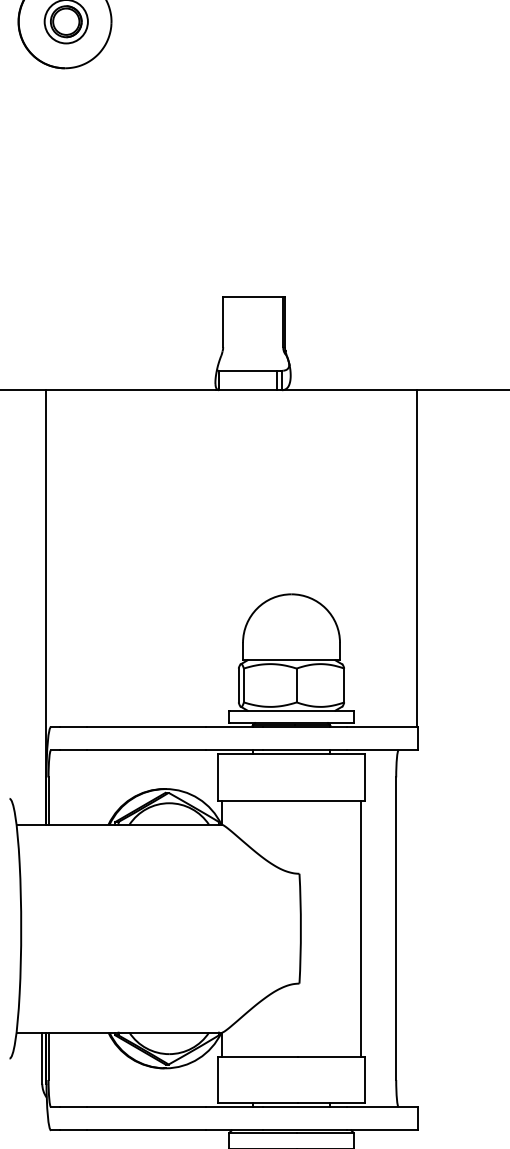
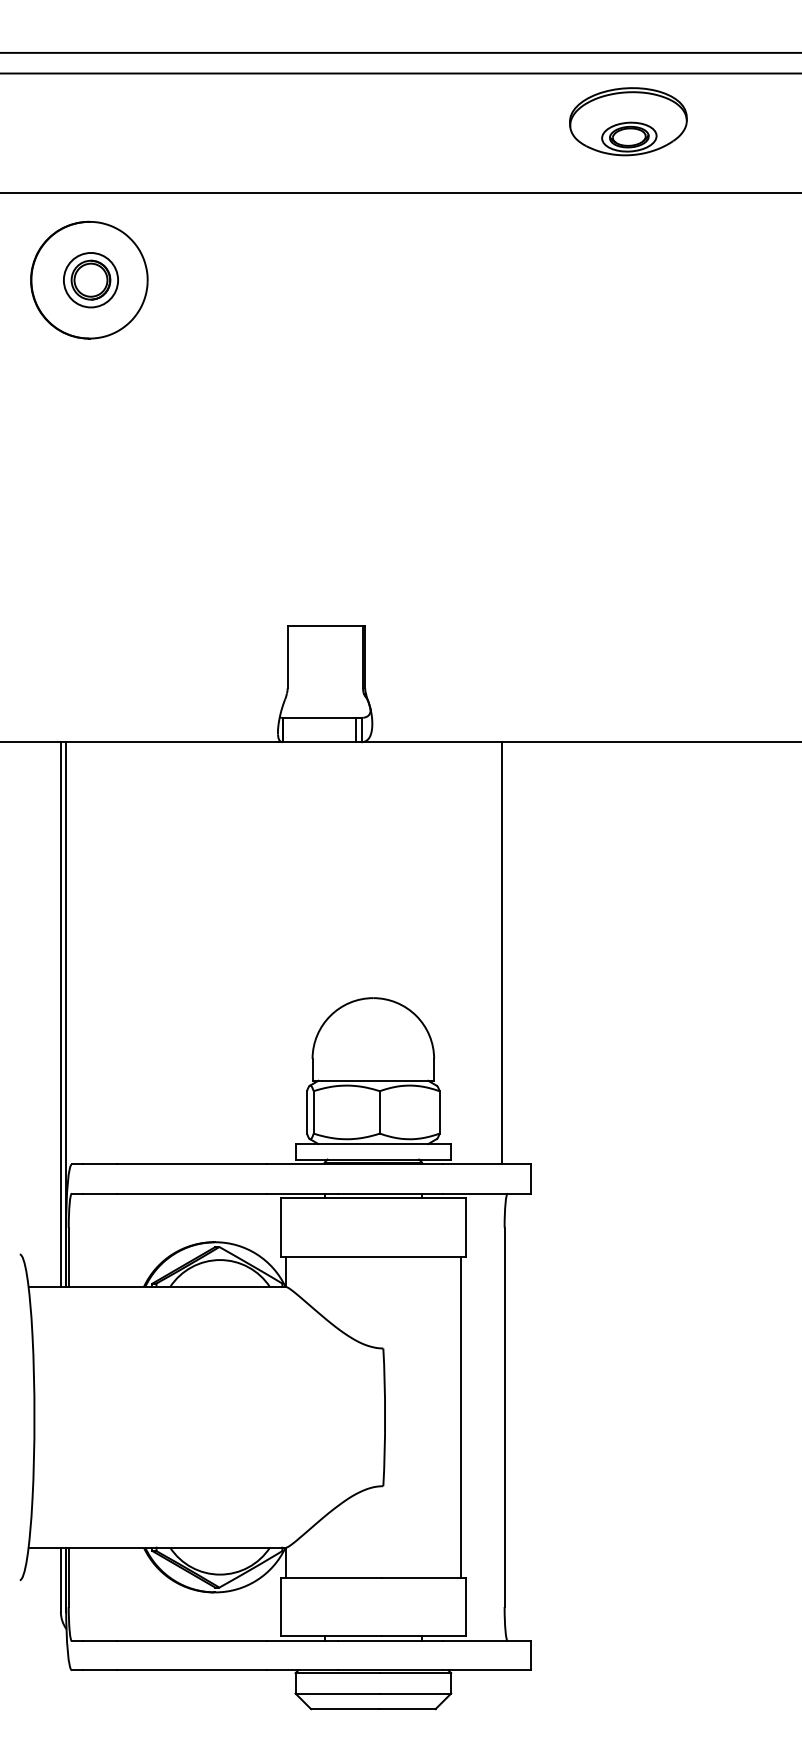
line: (417, 558) -> (502, 953), moved
line: (41, 607) -> (60, 1014), added

